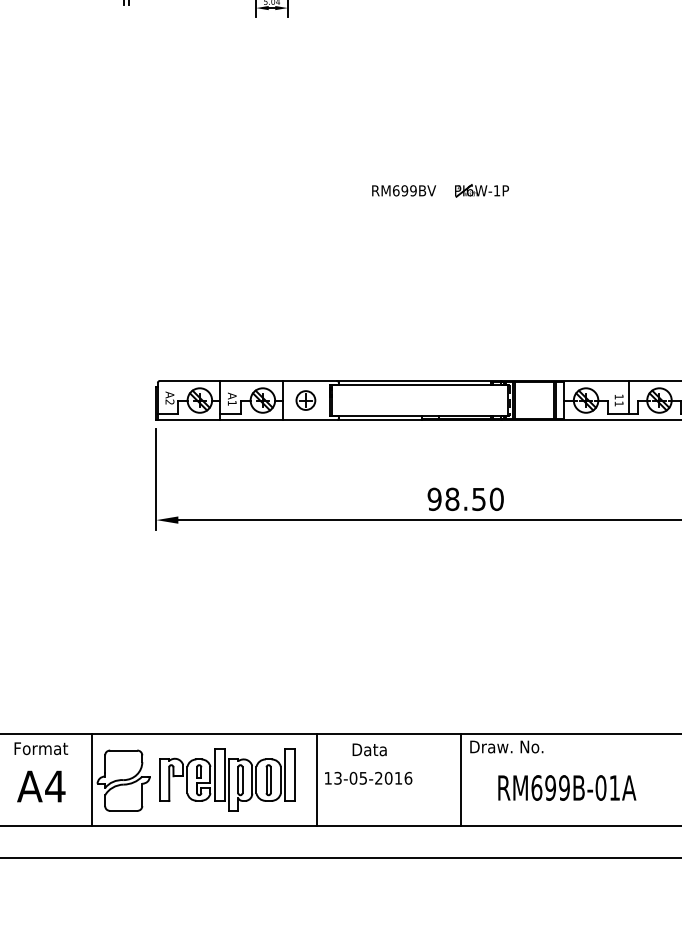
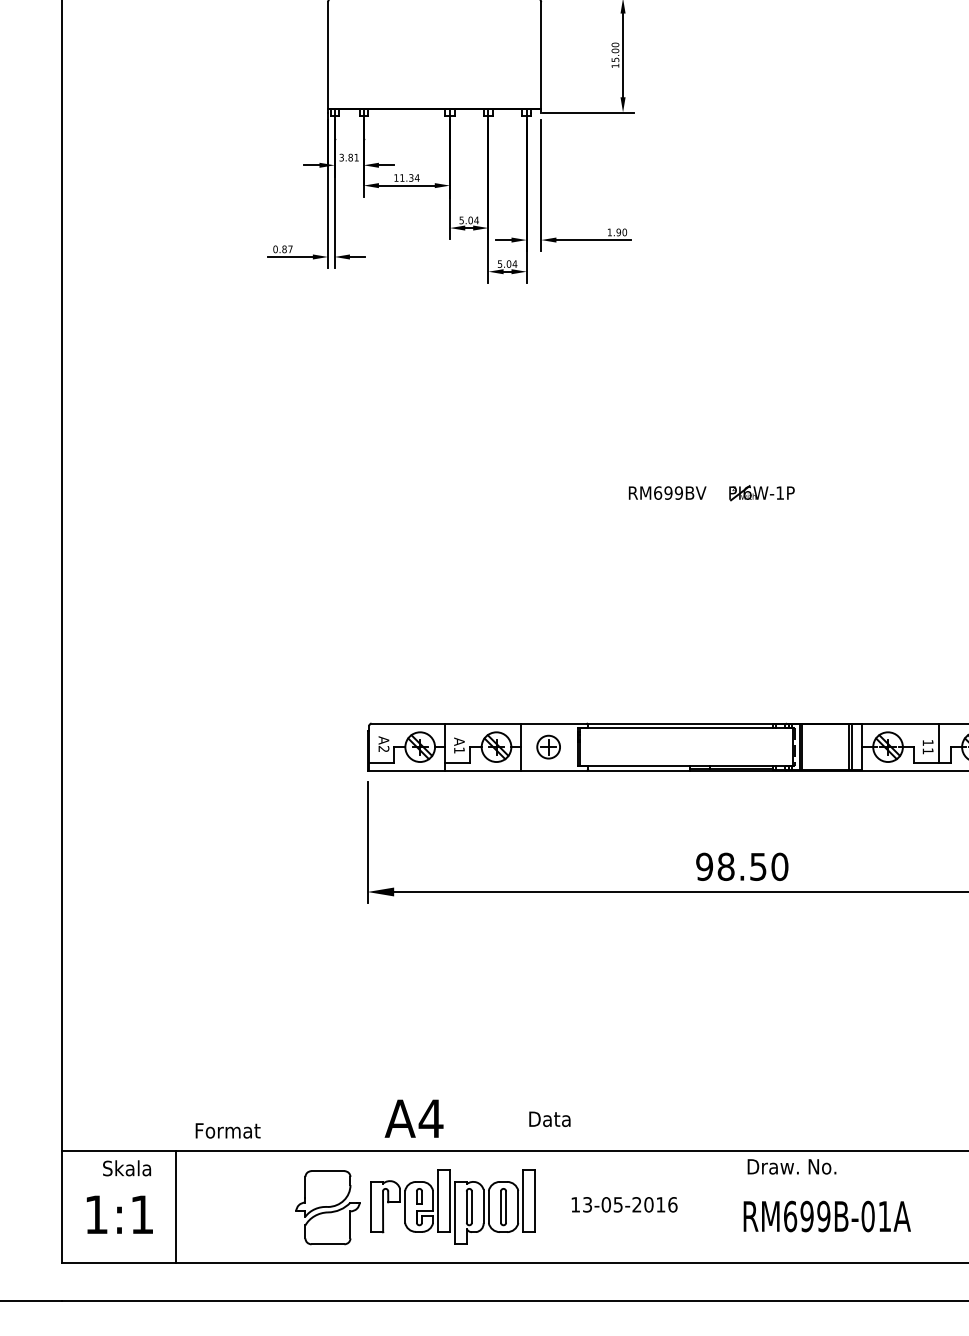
text: (40, 748) -> (227, 1130), moved
text: (369, 749) -> (549, 1118), moved
line: (92, 779) -> (290, 1206), removed
line: (317, 779) -> (562, 1206), removed
line: (460, 779) -> (736, 1206), removed
text: (40, 786) -> (413, 1118), moved
text: (566, 787) -> (826, 1216), moved

